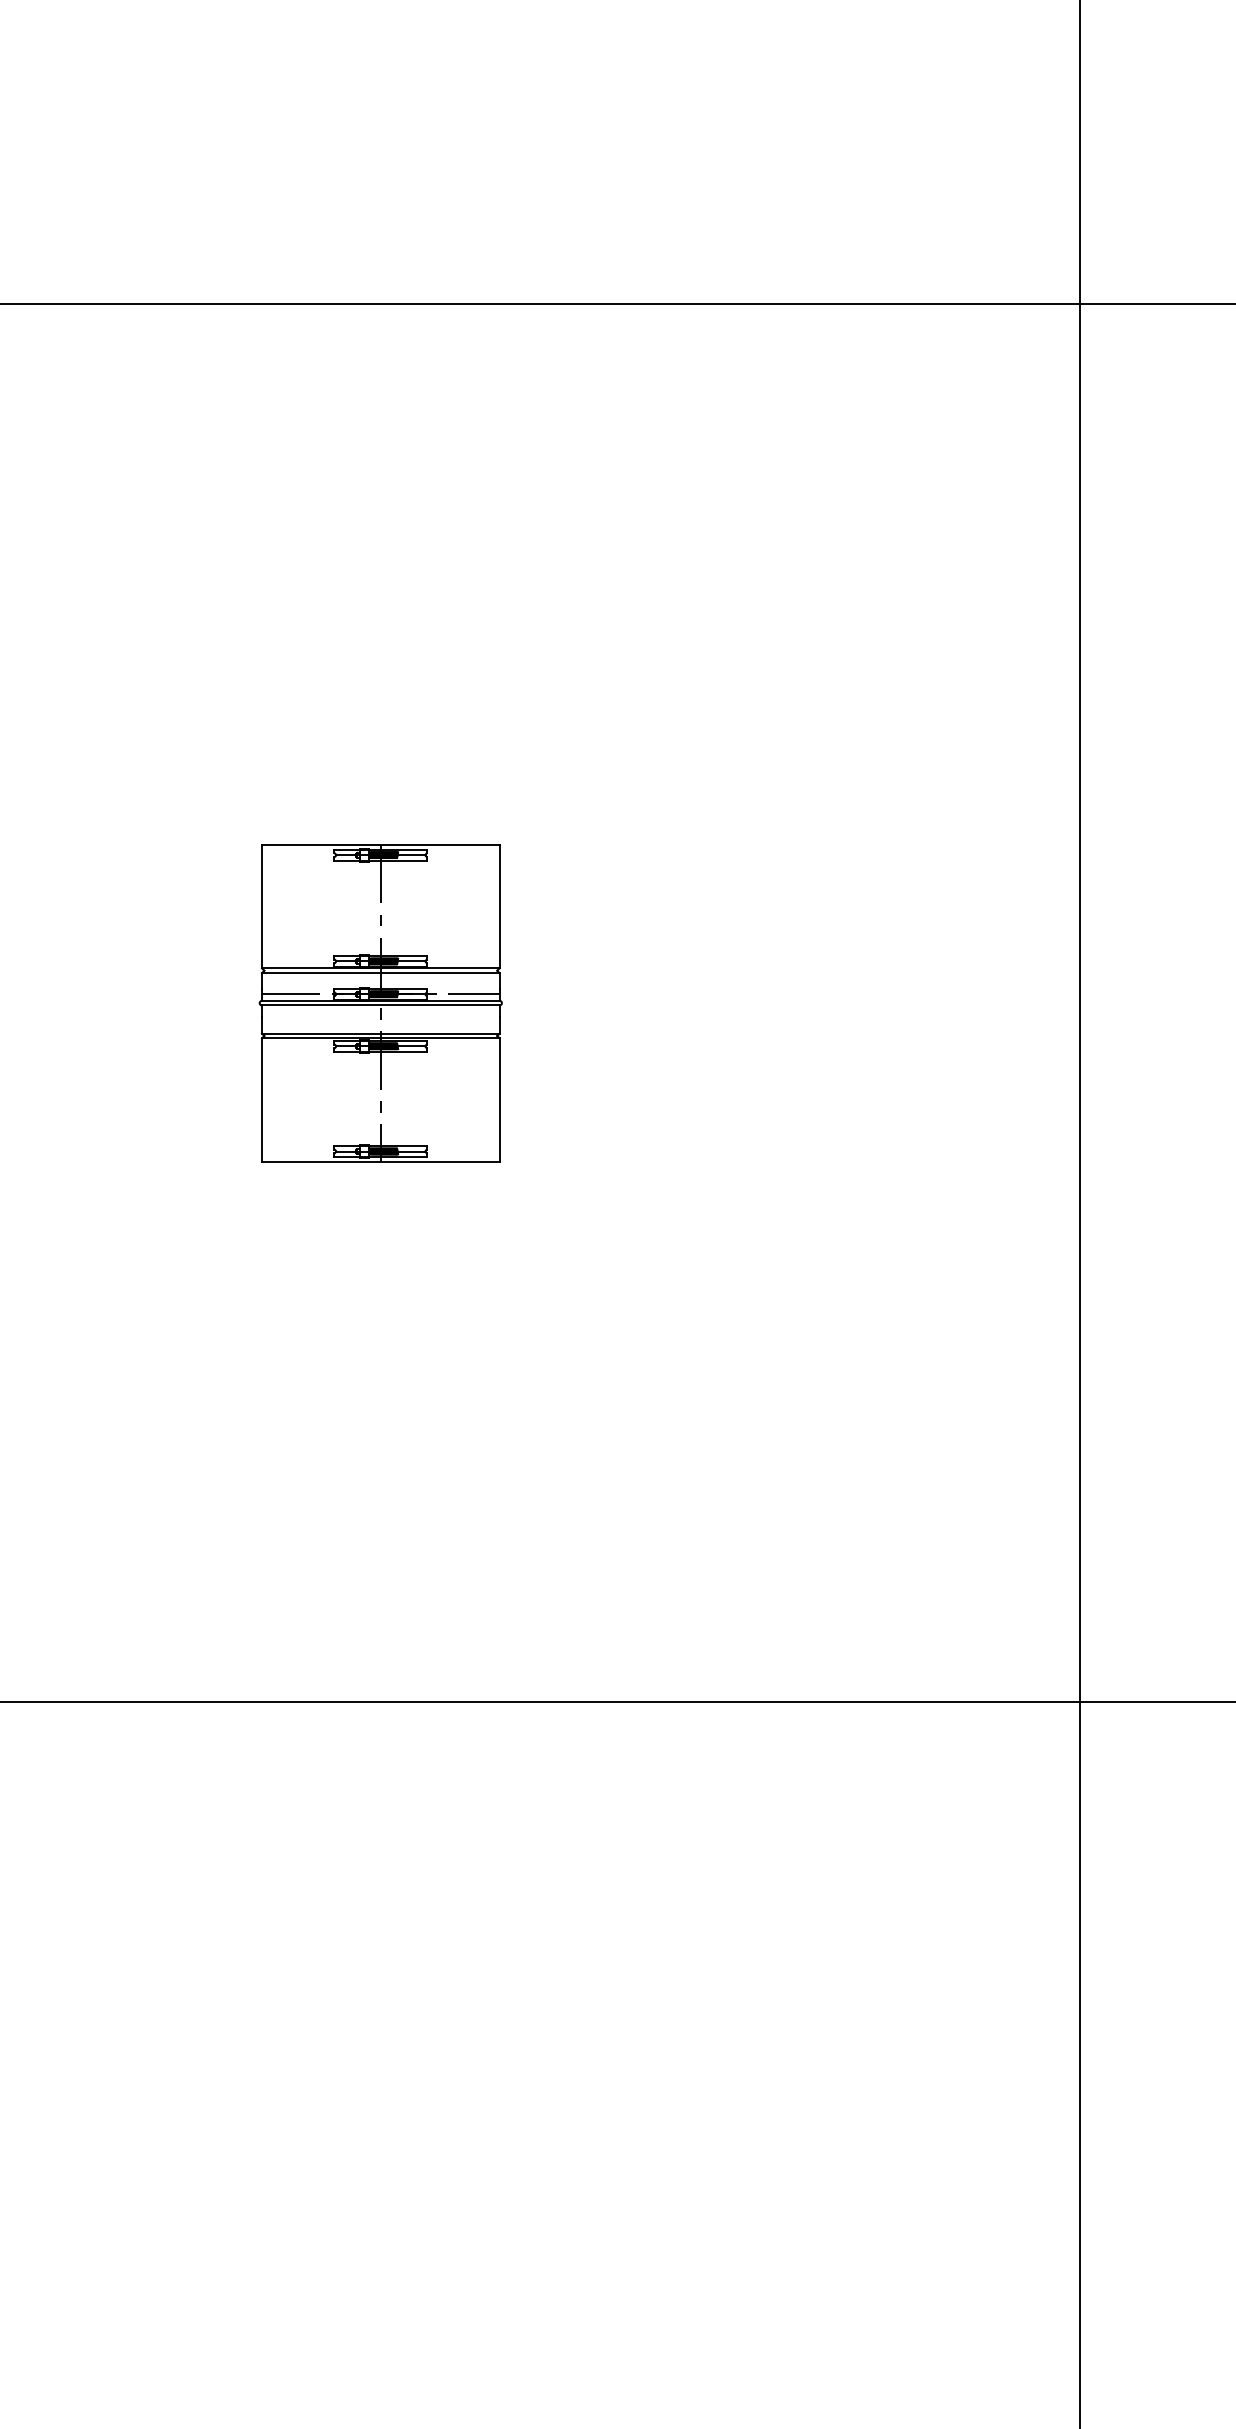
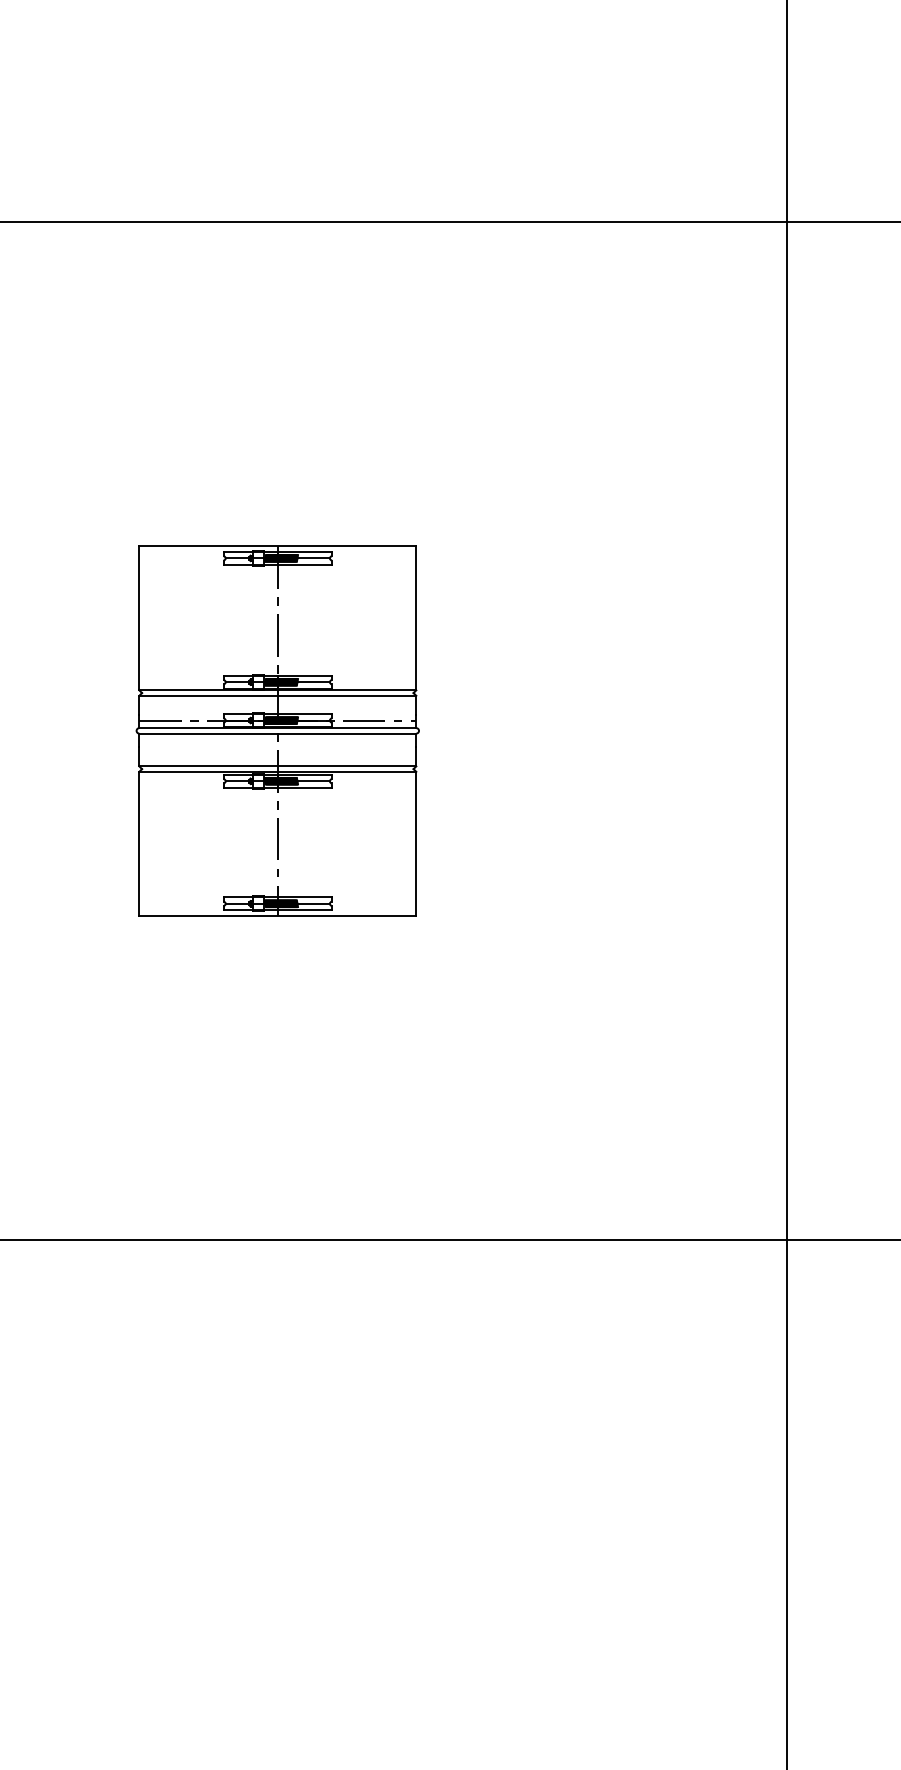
part: (380, 1003) -> (277, 731), size x1.6

